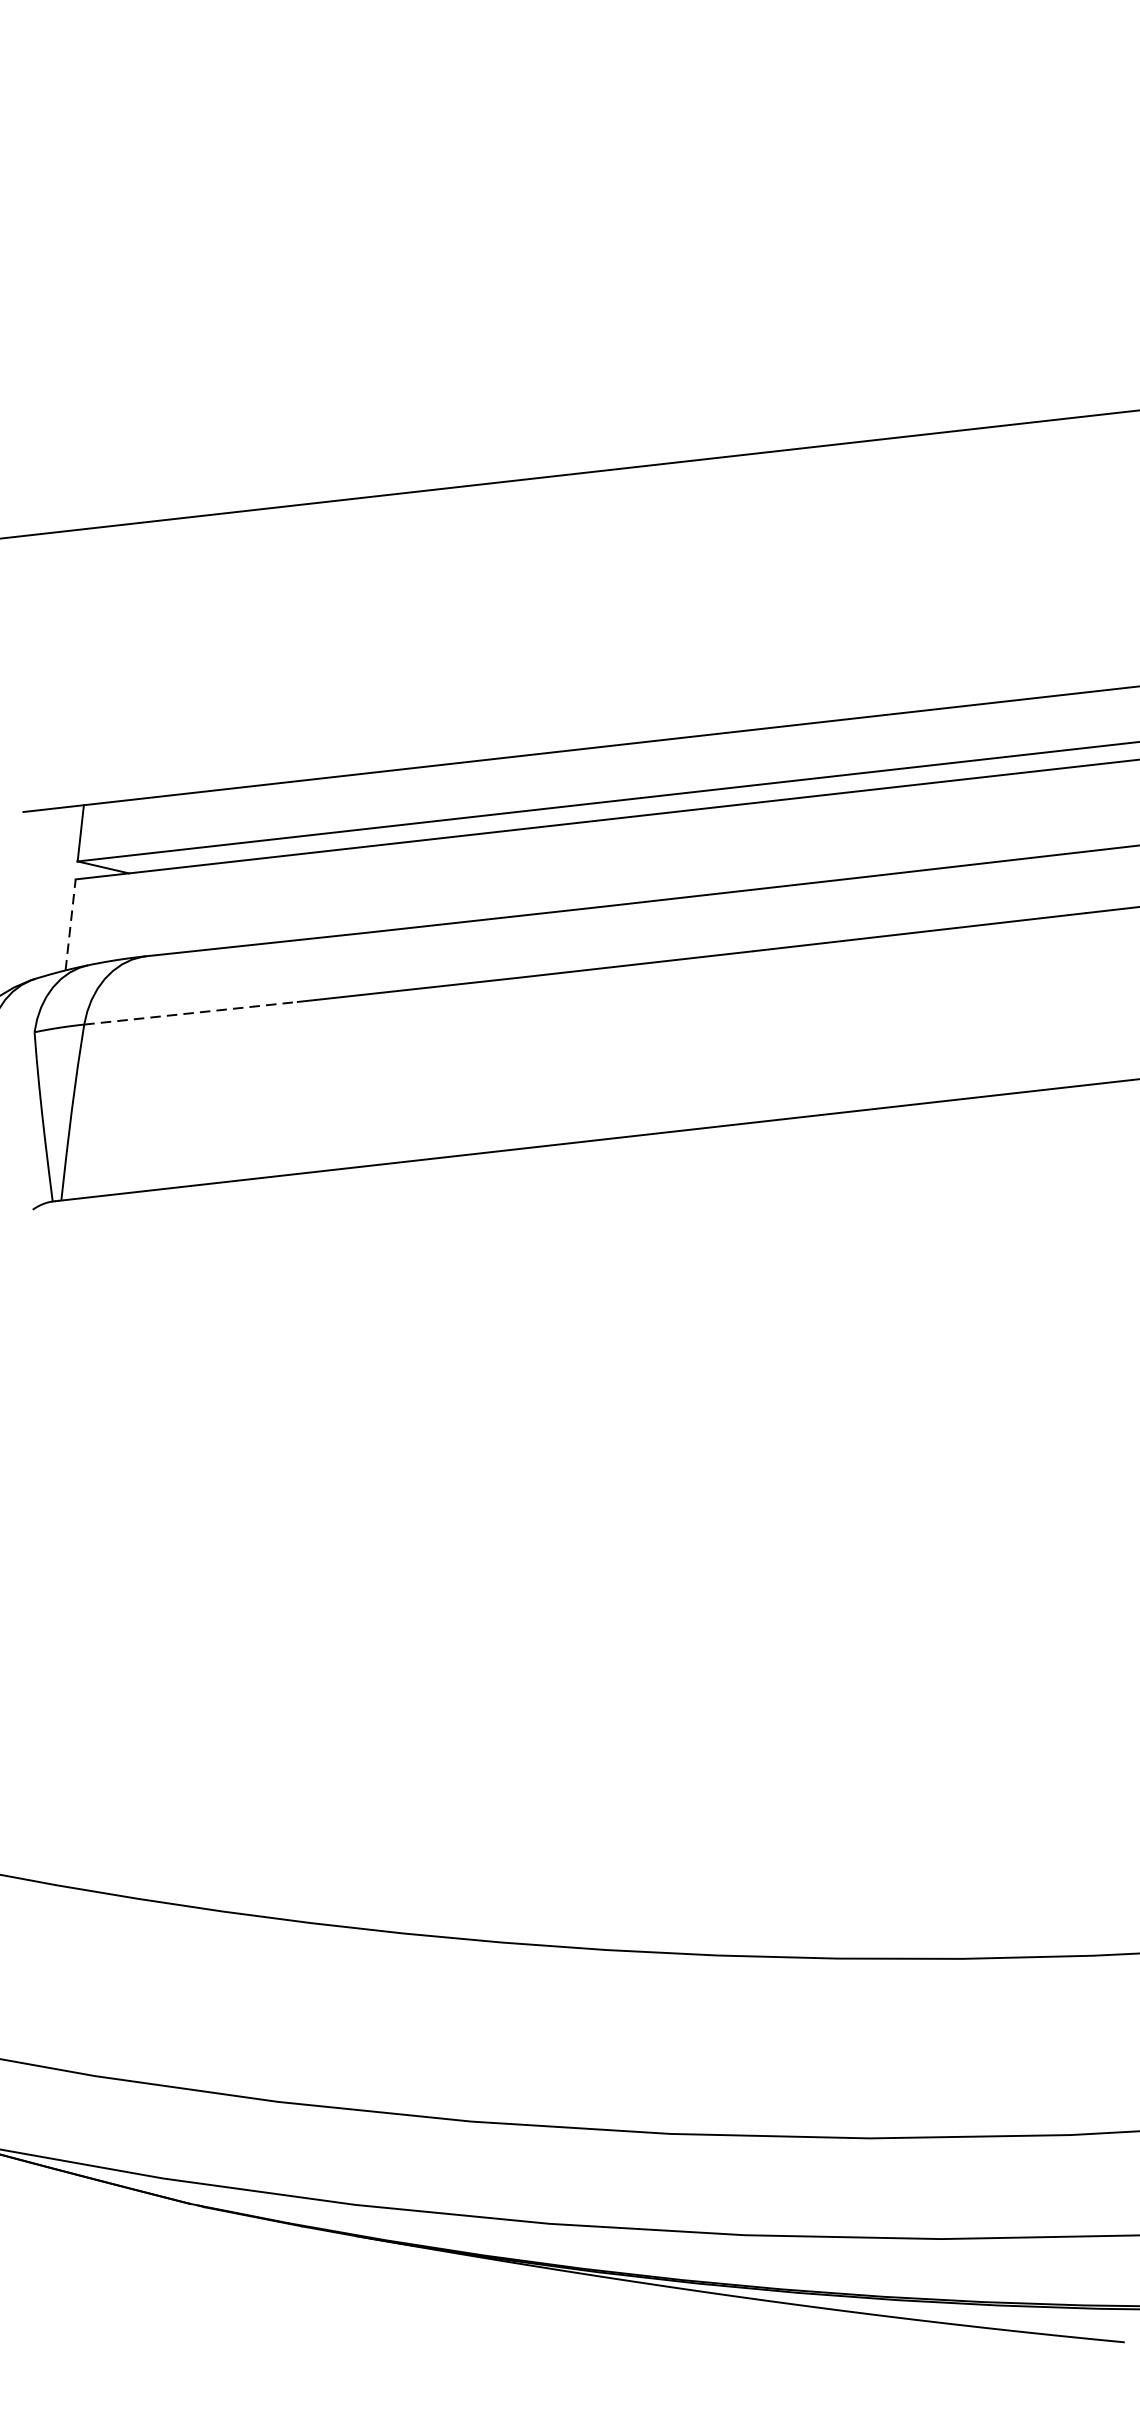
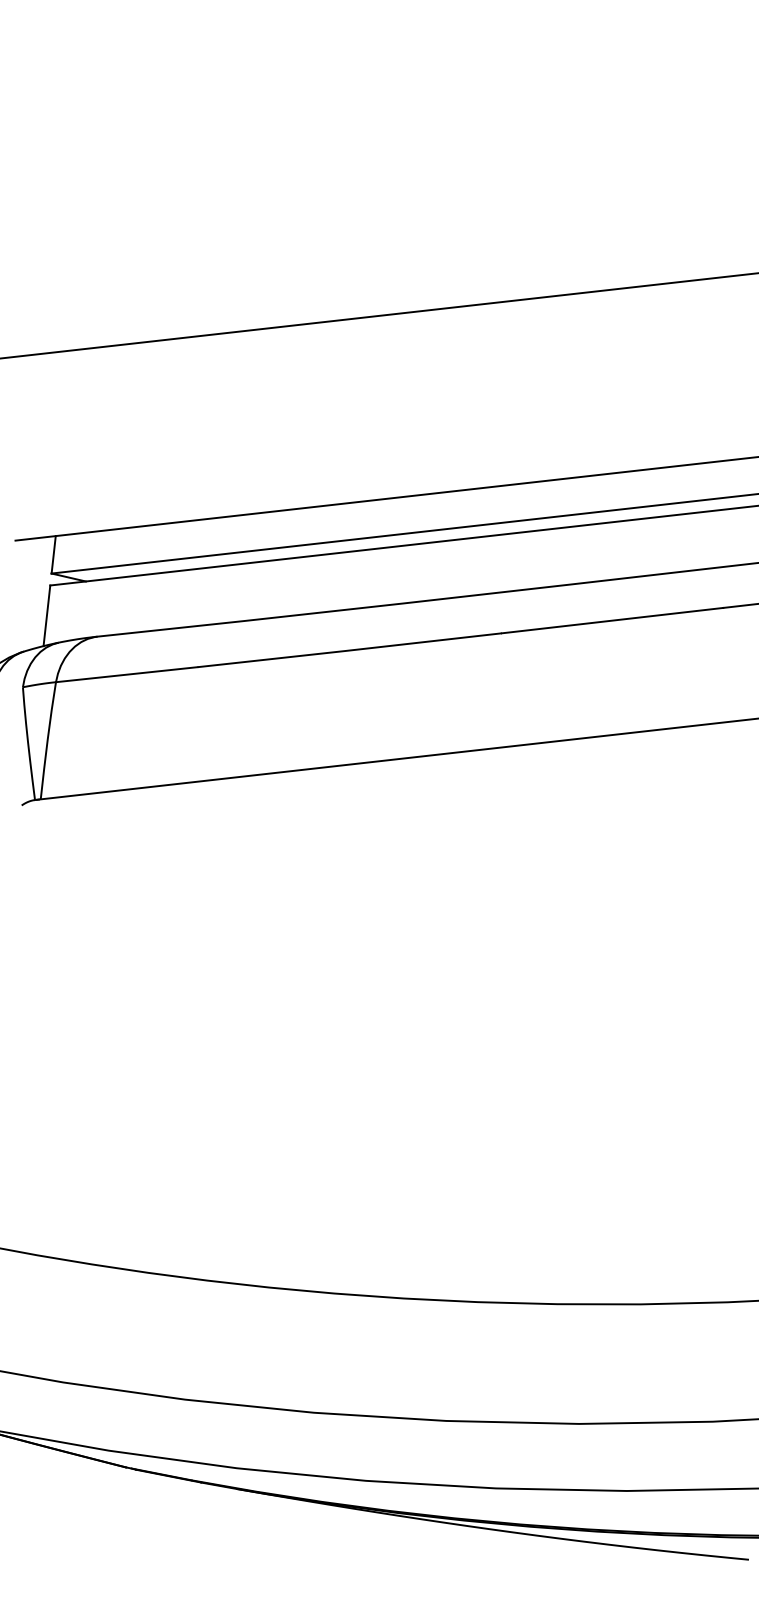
line: (69, 924) -> (46, 615), dashed -> solid
line: (191, 1013) -> (127, 674), dashed -> solid

